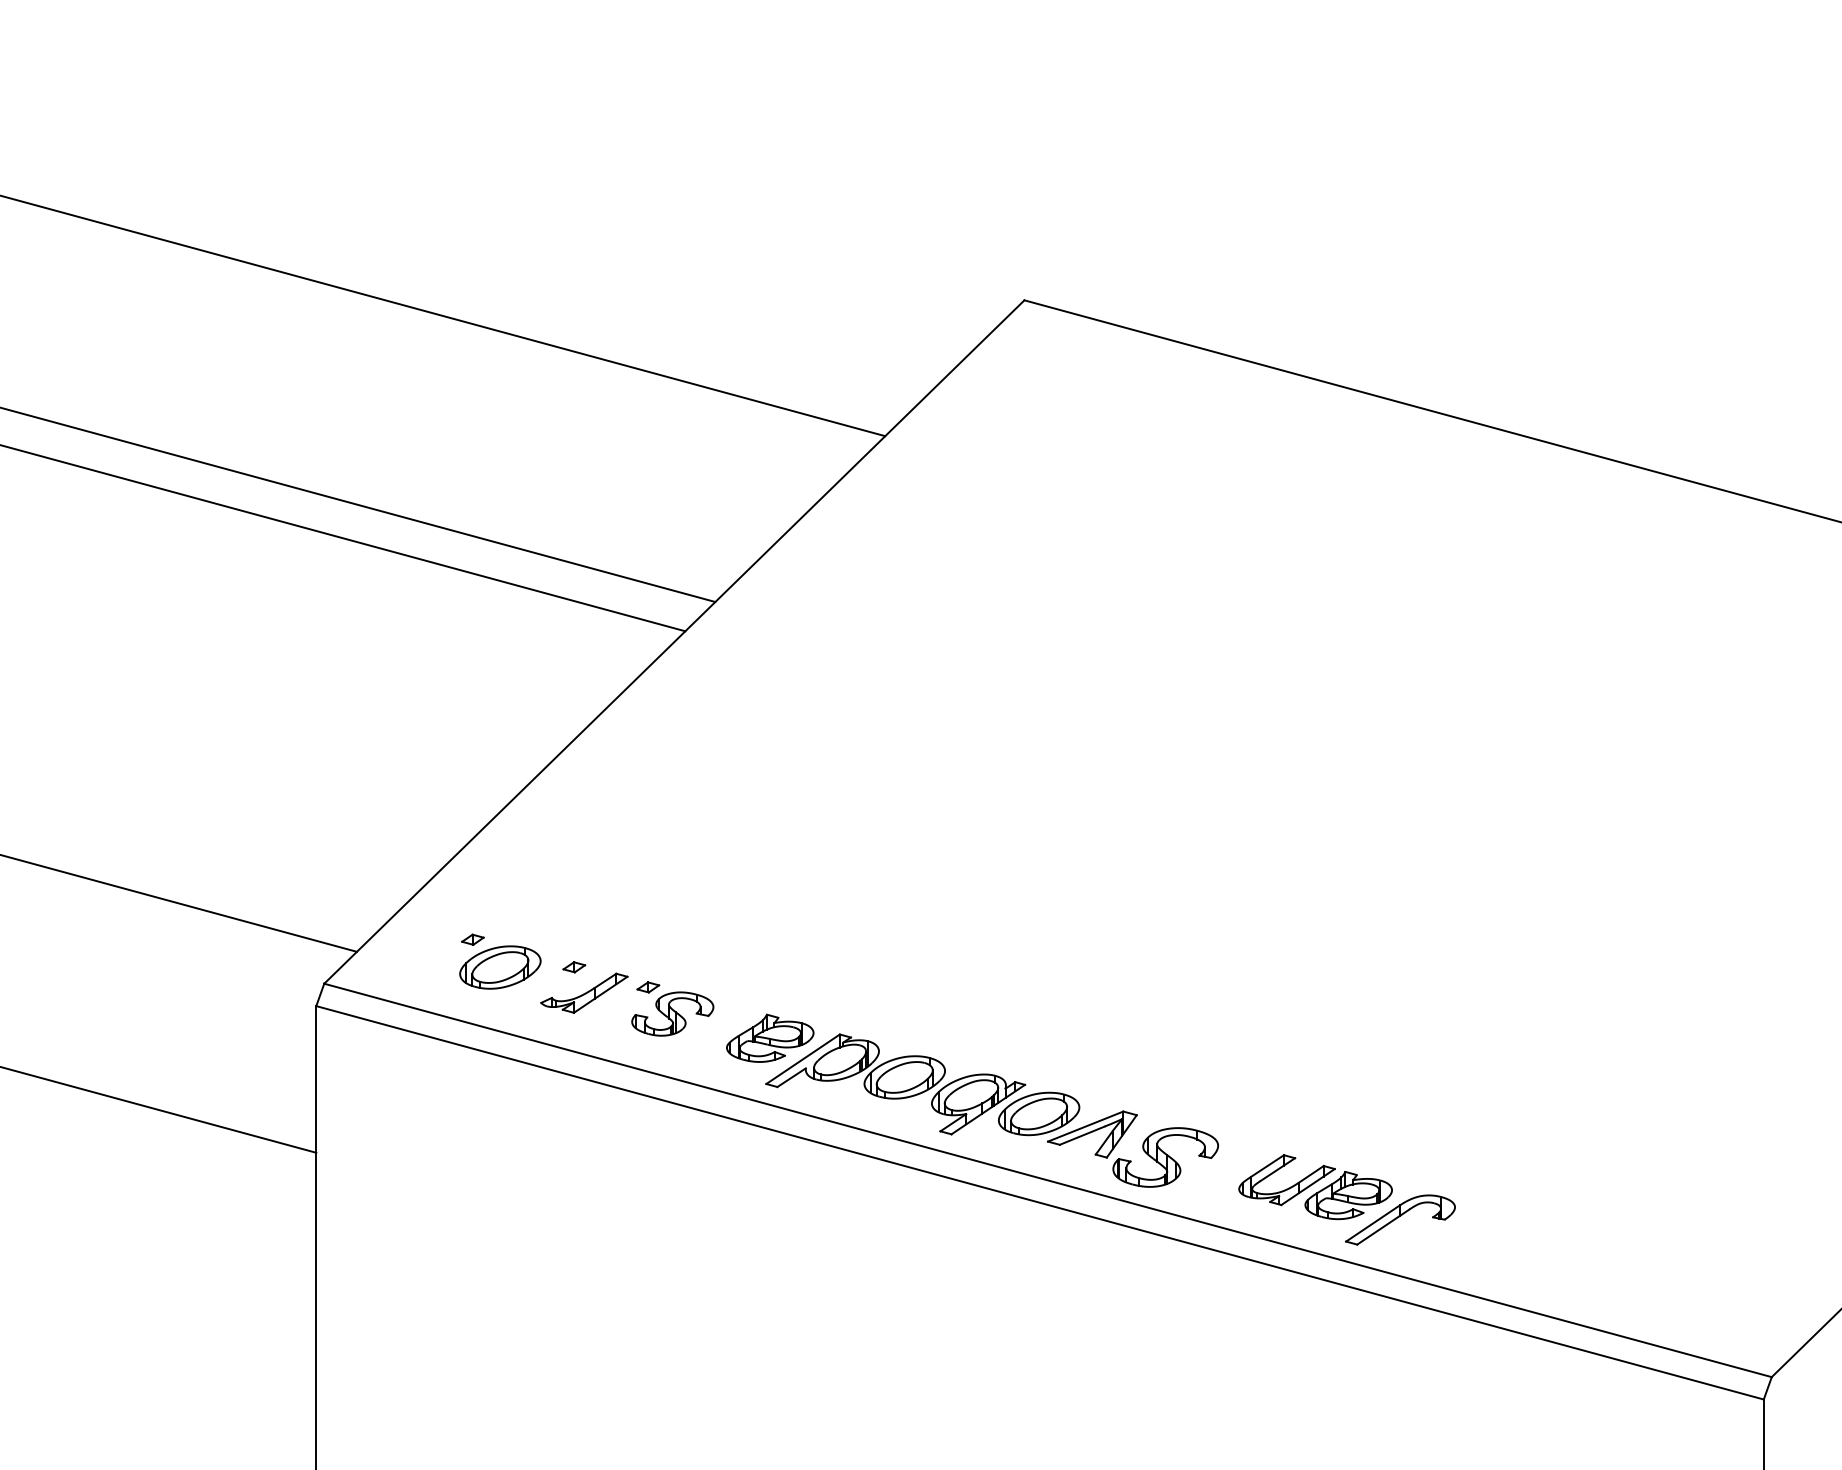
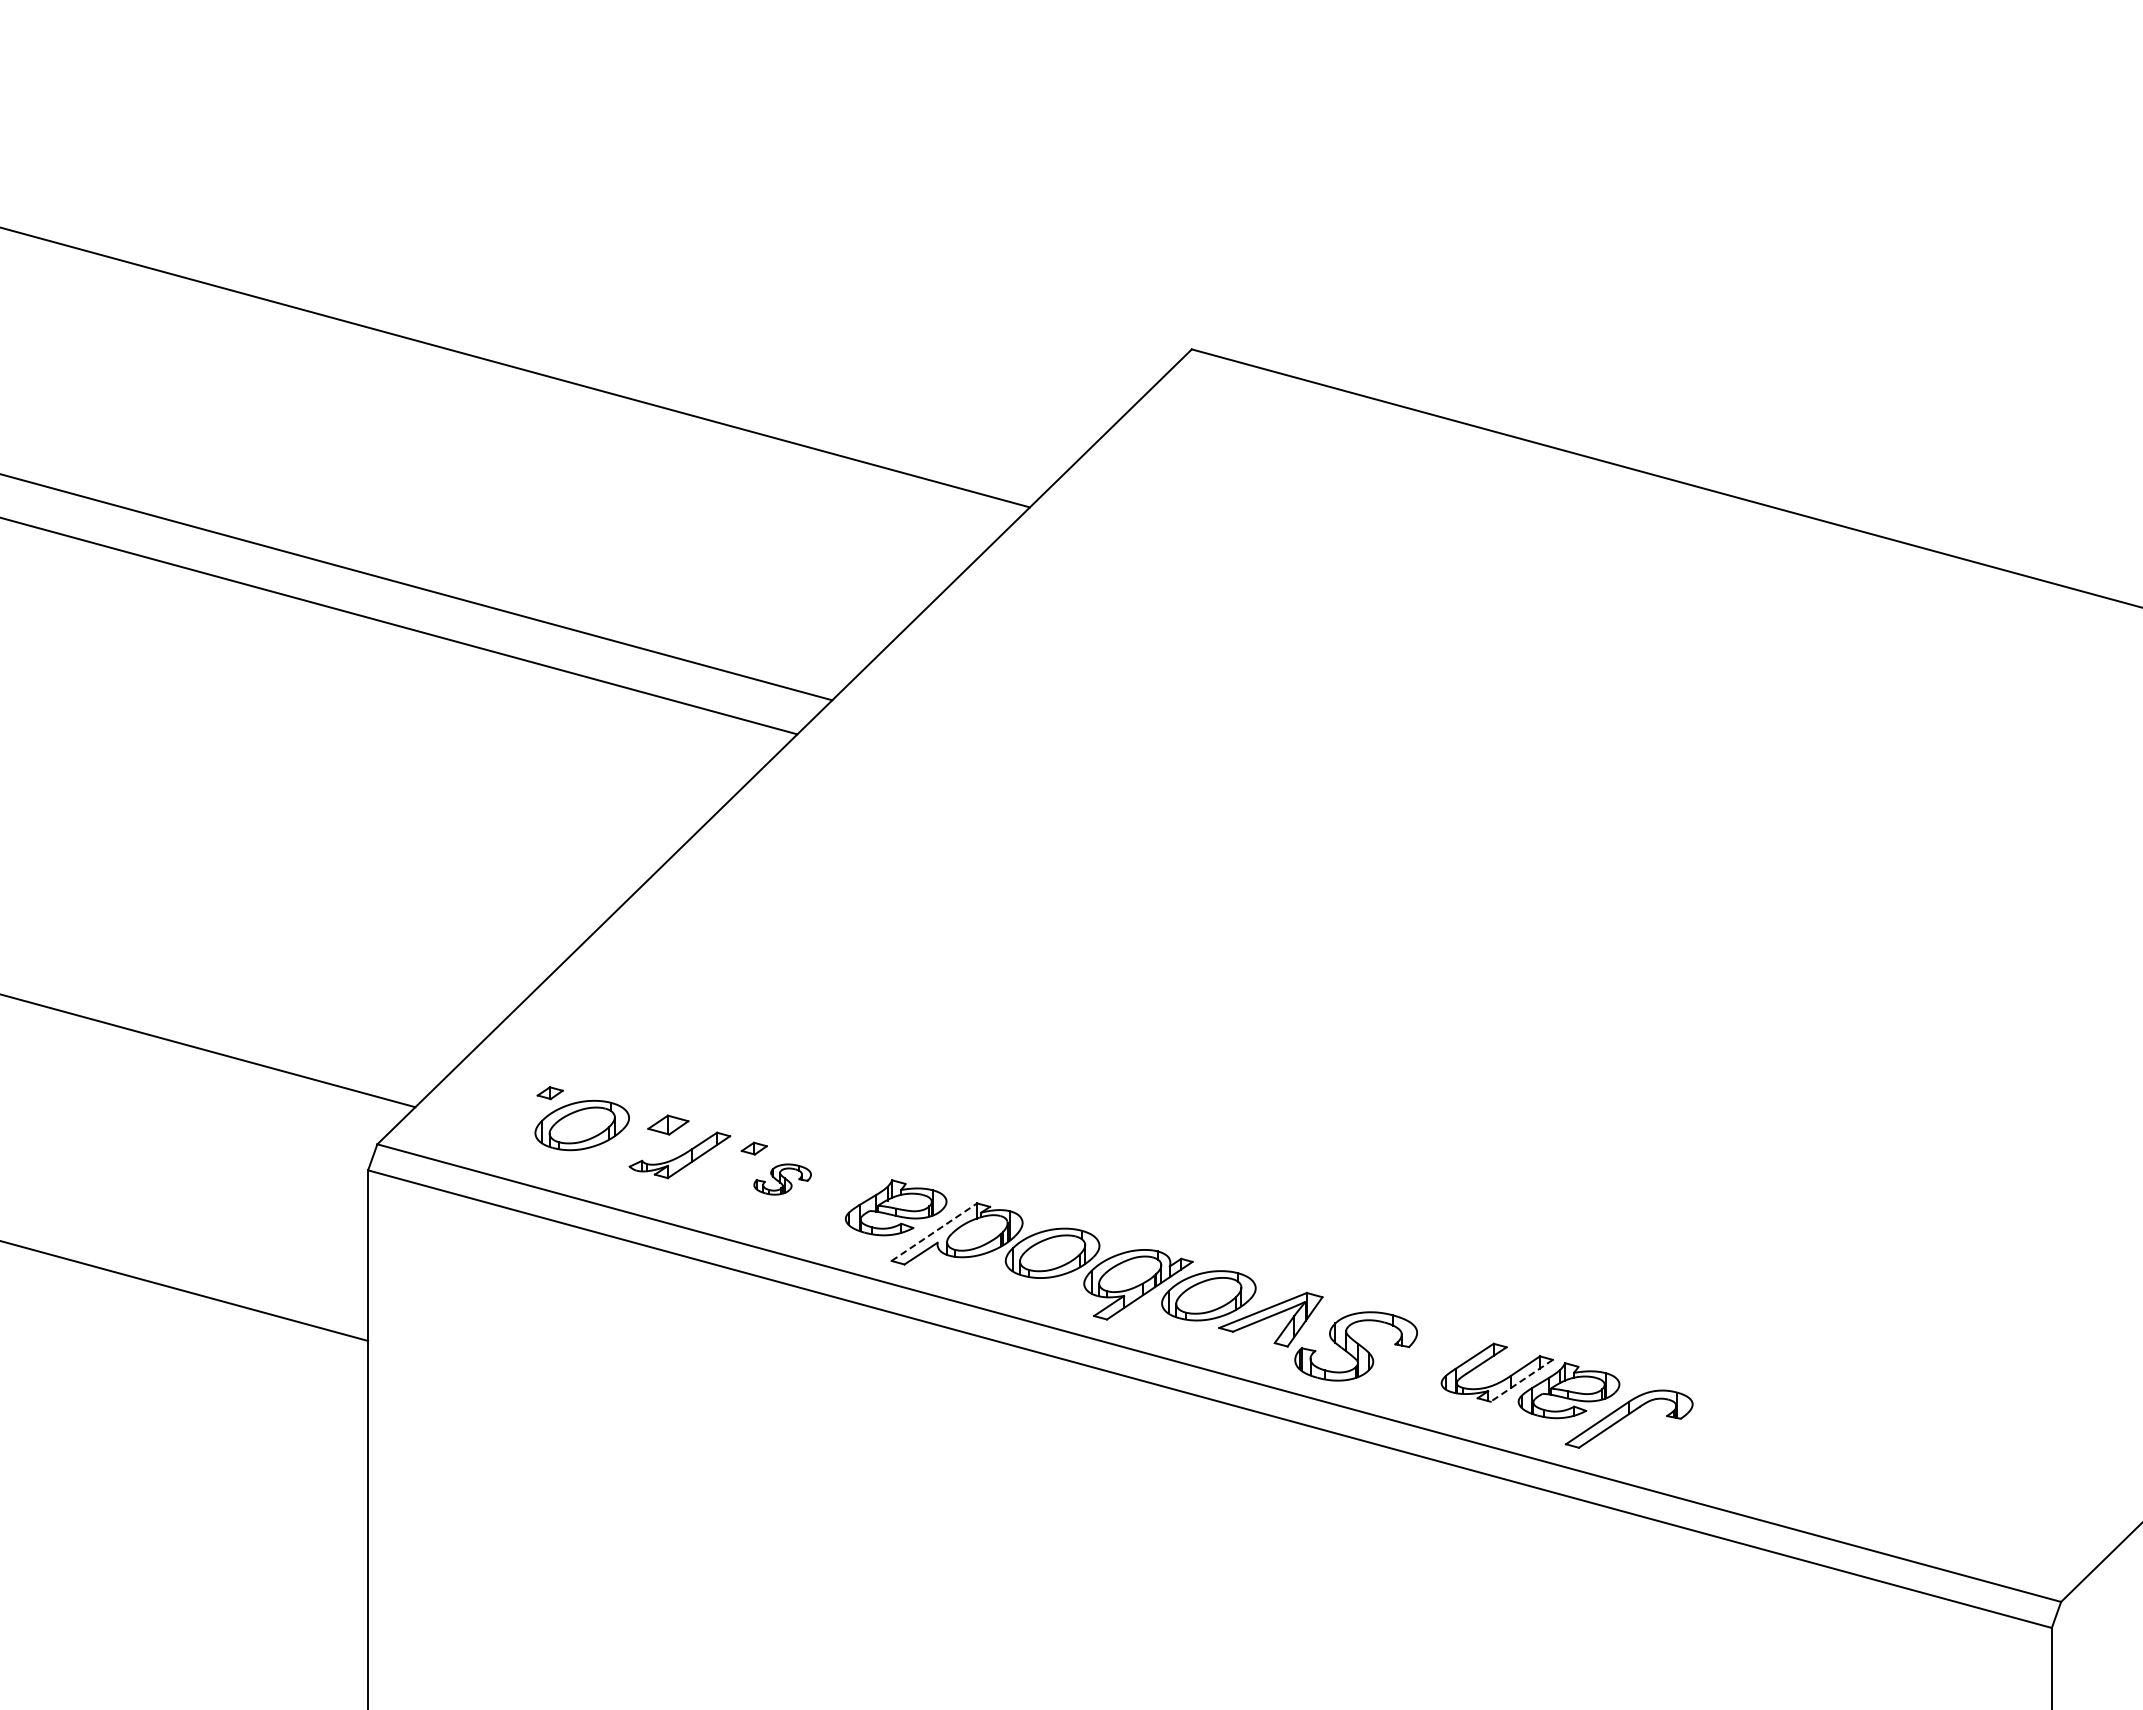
part: (573, 967) -> (667, 1125), size x1.6
part: (672, 1013) -> (782, 1179), size x0.6
line: (803, 1059) -> (934, 1232), solid -> dashed
line: (1307, 1187) -> (1521, 1381), solid -> dashed

